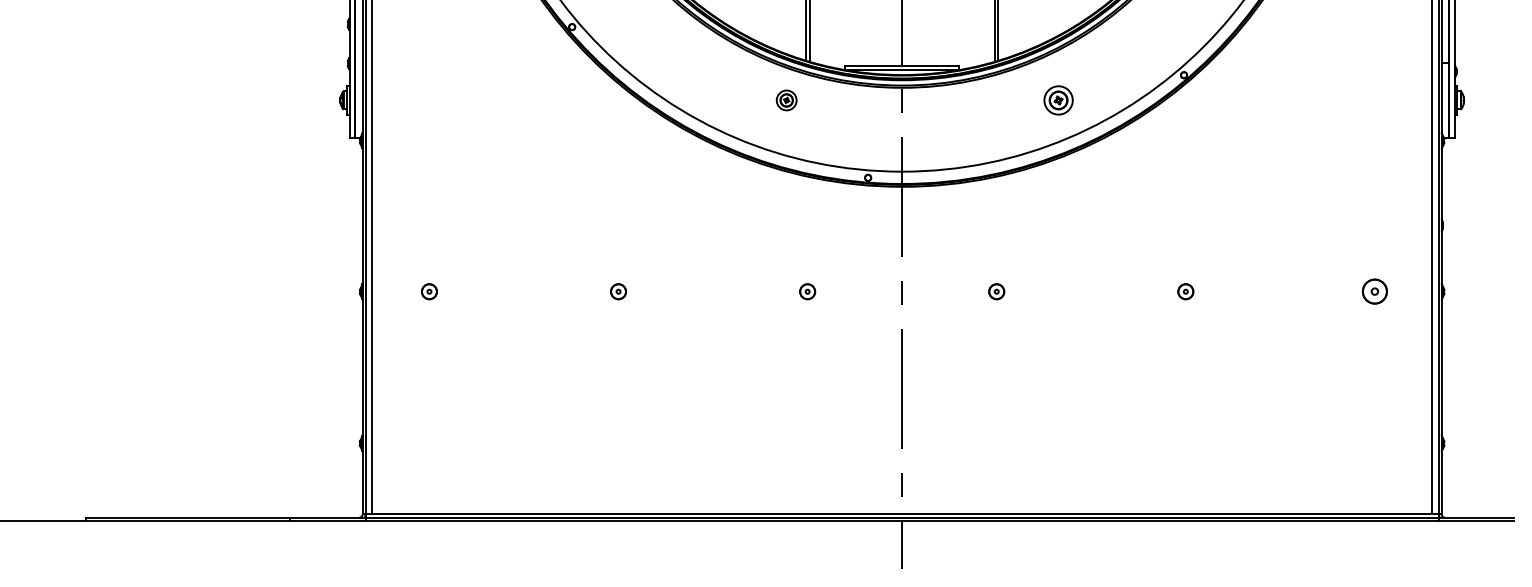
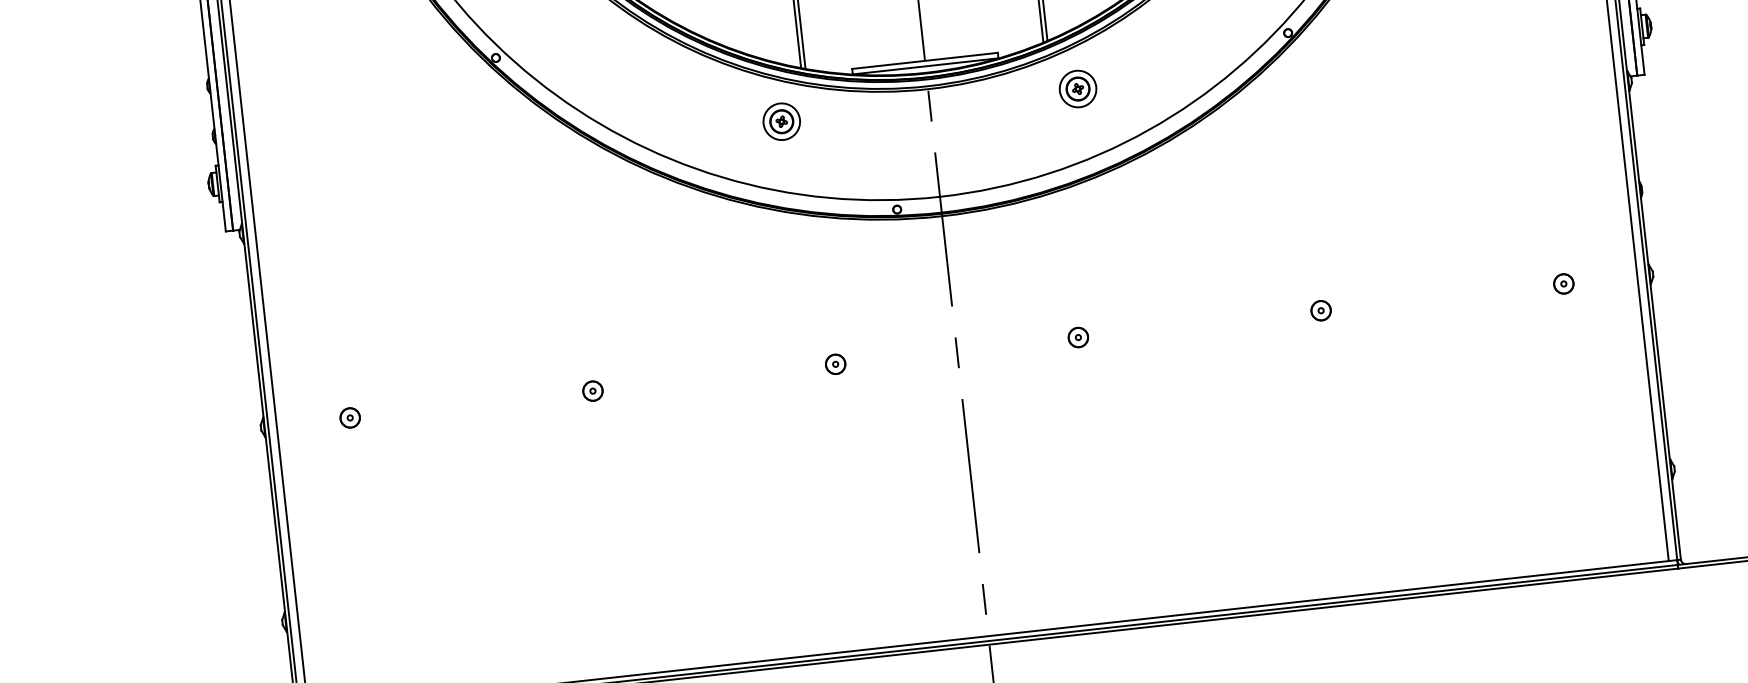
part: (786, 100) -> (781, 121), size x1.43
part: (1058, 100) -> (1077, 89), moved
part: (1374, 291) -> (1563, 283), size x0.62

